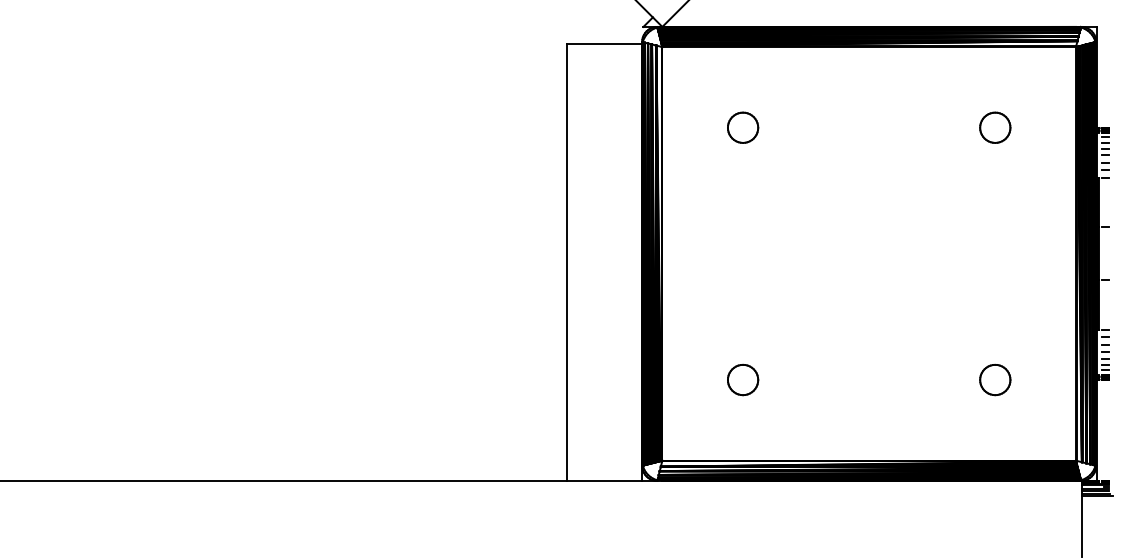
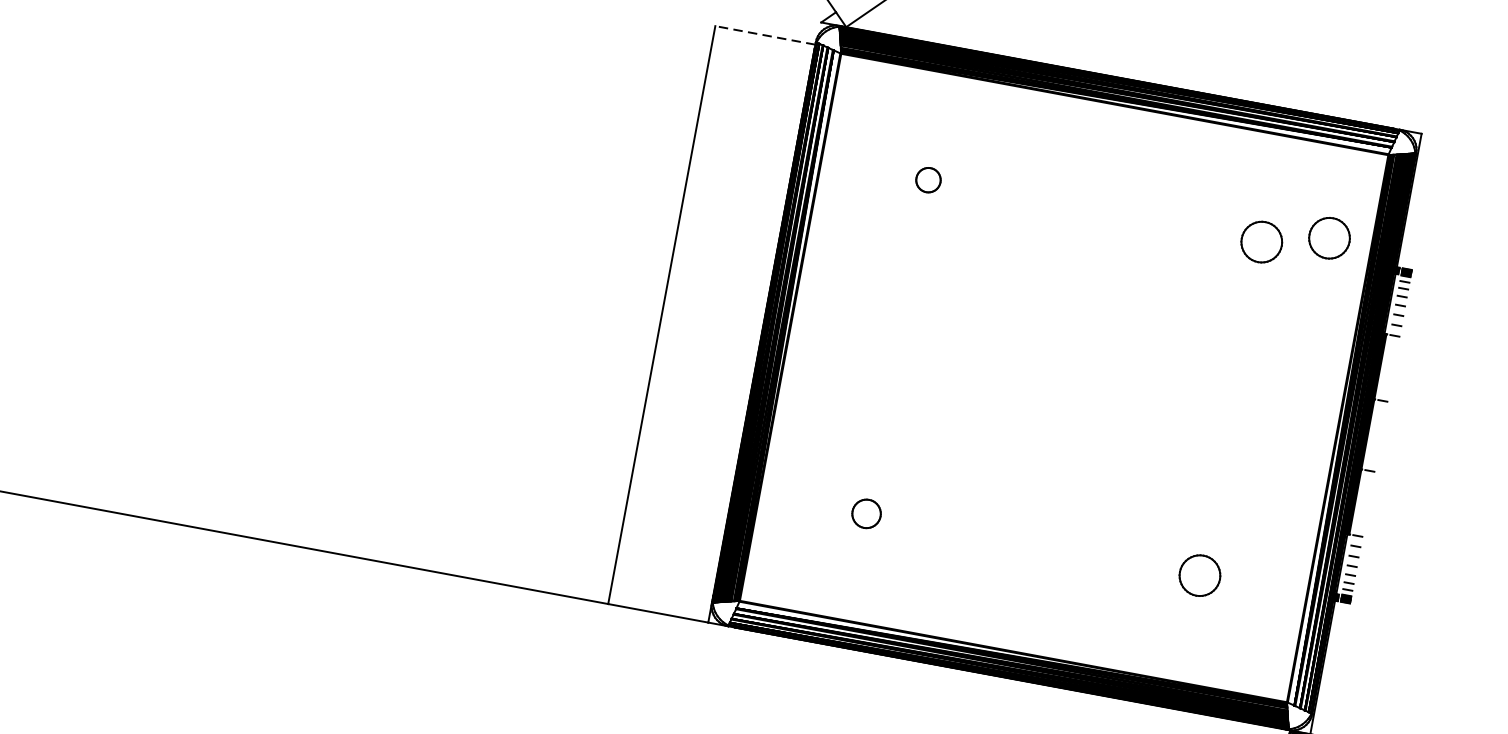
line: (604, 43) -> (765, 34), solid -> dashed
part: (1044, 115) -> (1329, 237), added
part: (743, 127) -> (928, 180), size x0.6
part: (743, 379) -> (867, 513), size x0.7

